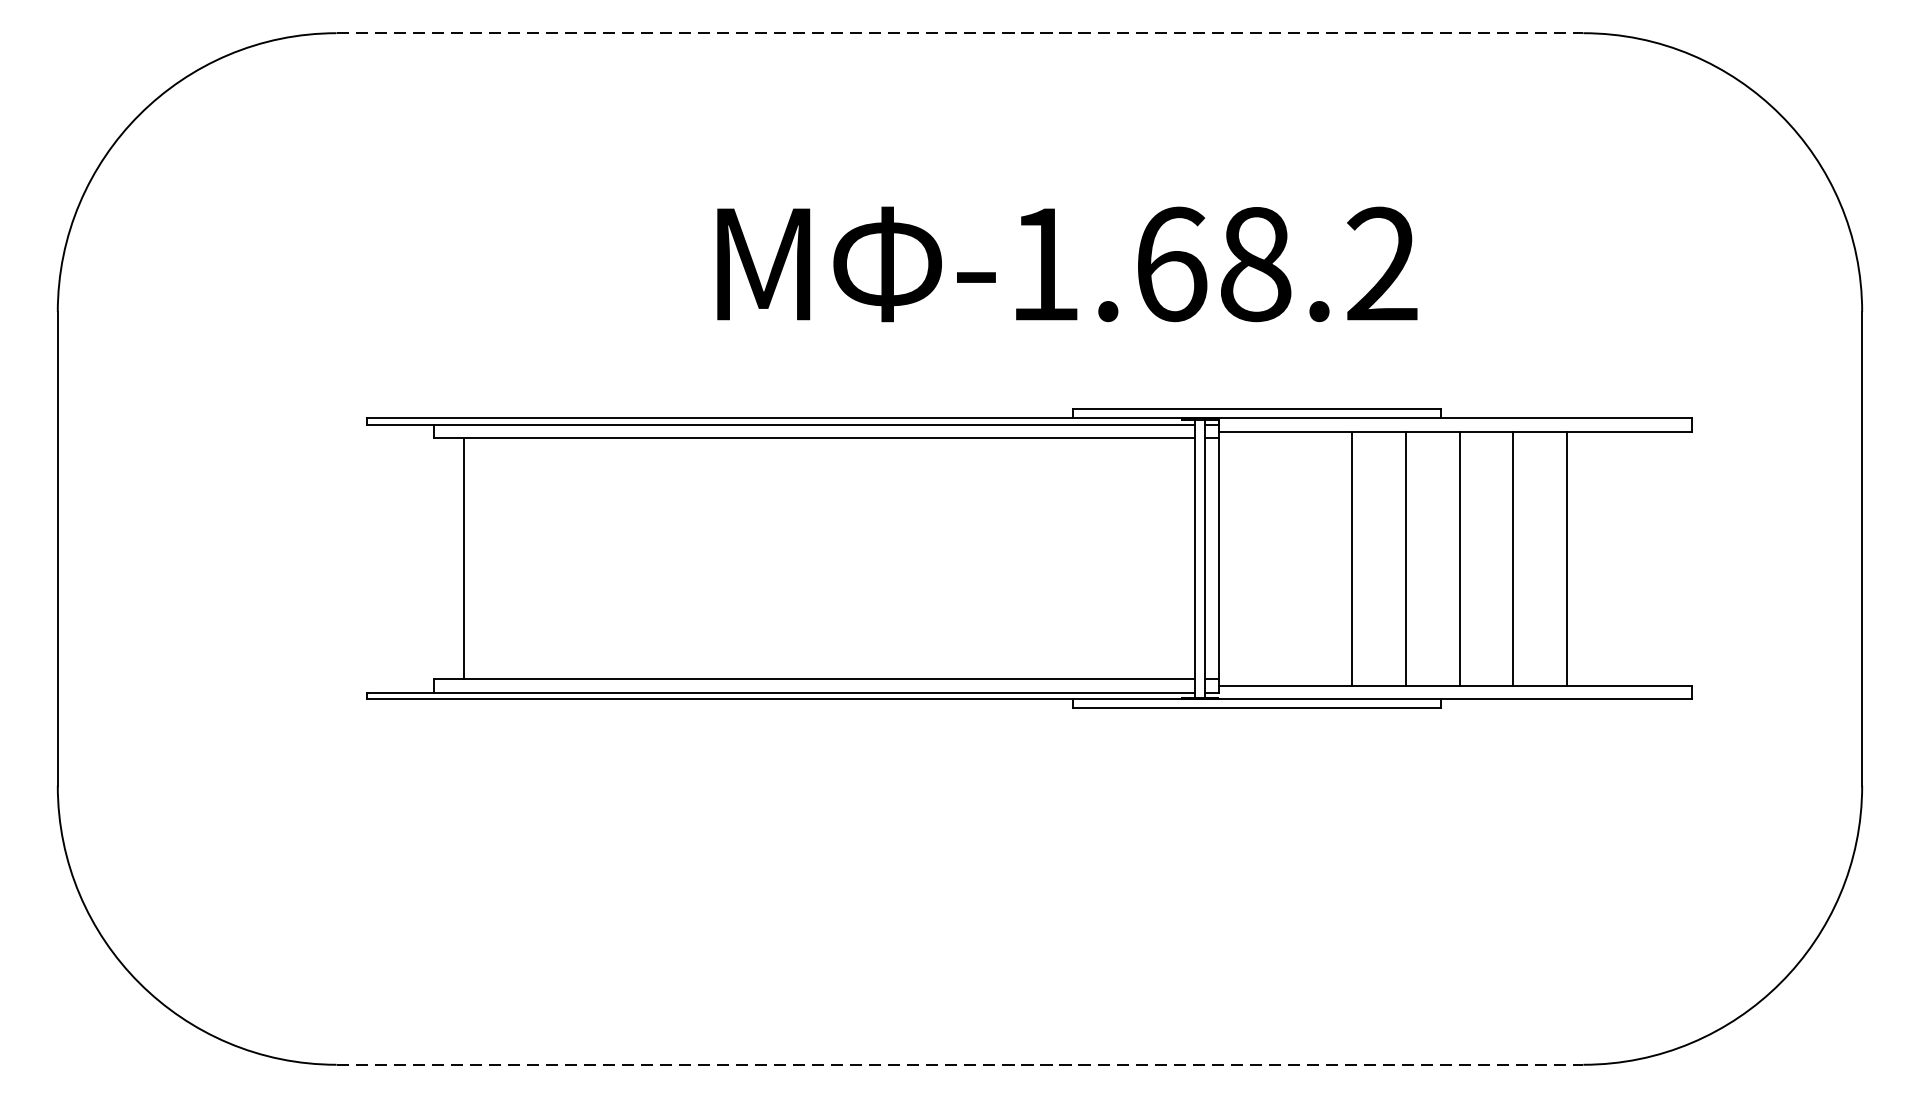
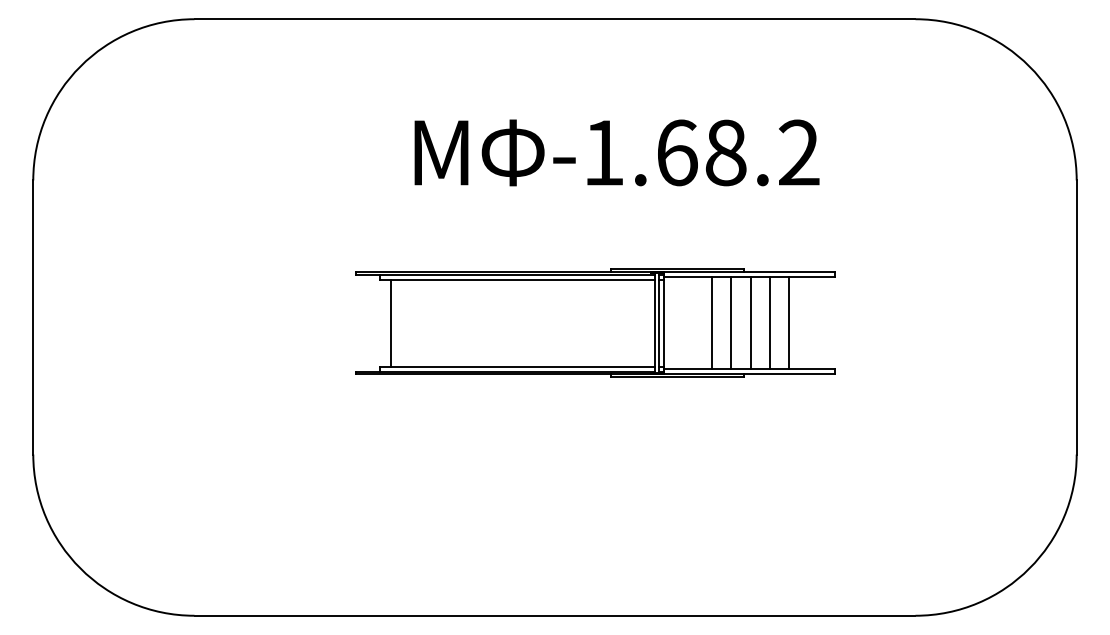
line: (960, 33) -> (555, 19), dashed -> solid
part: (1030, 557) -> (595, 322), size x0.62
line: (960, 1064) -> (555, 615), dashed -> solid

